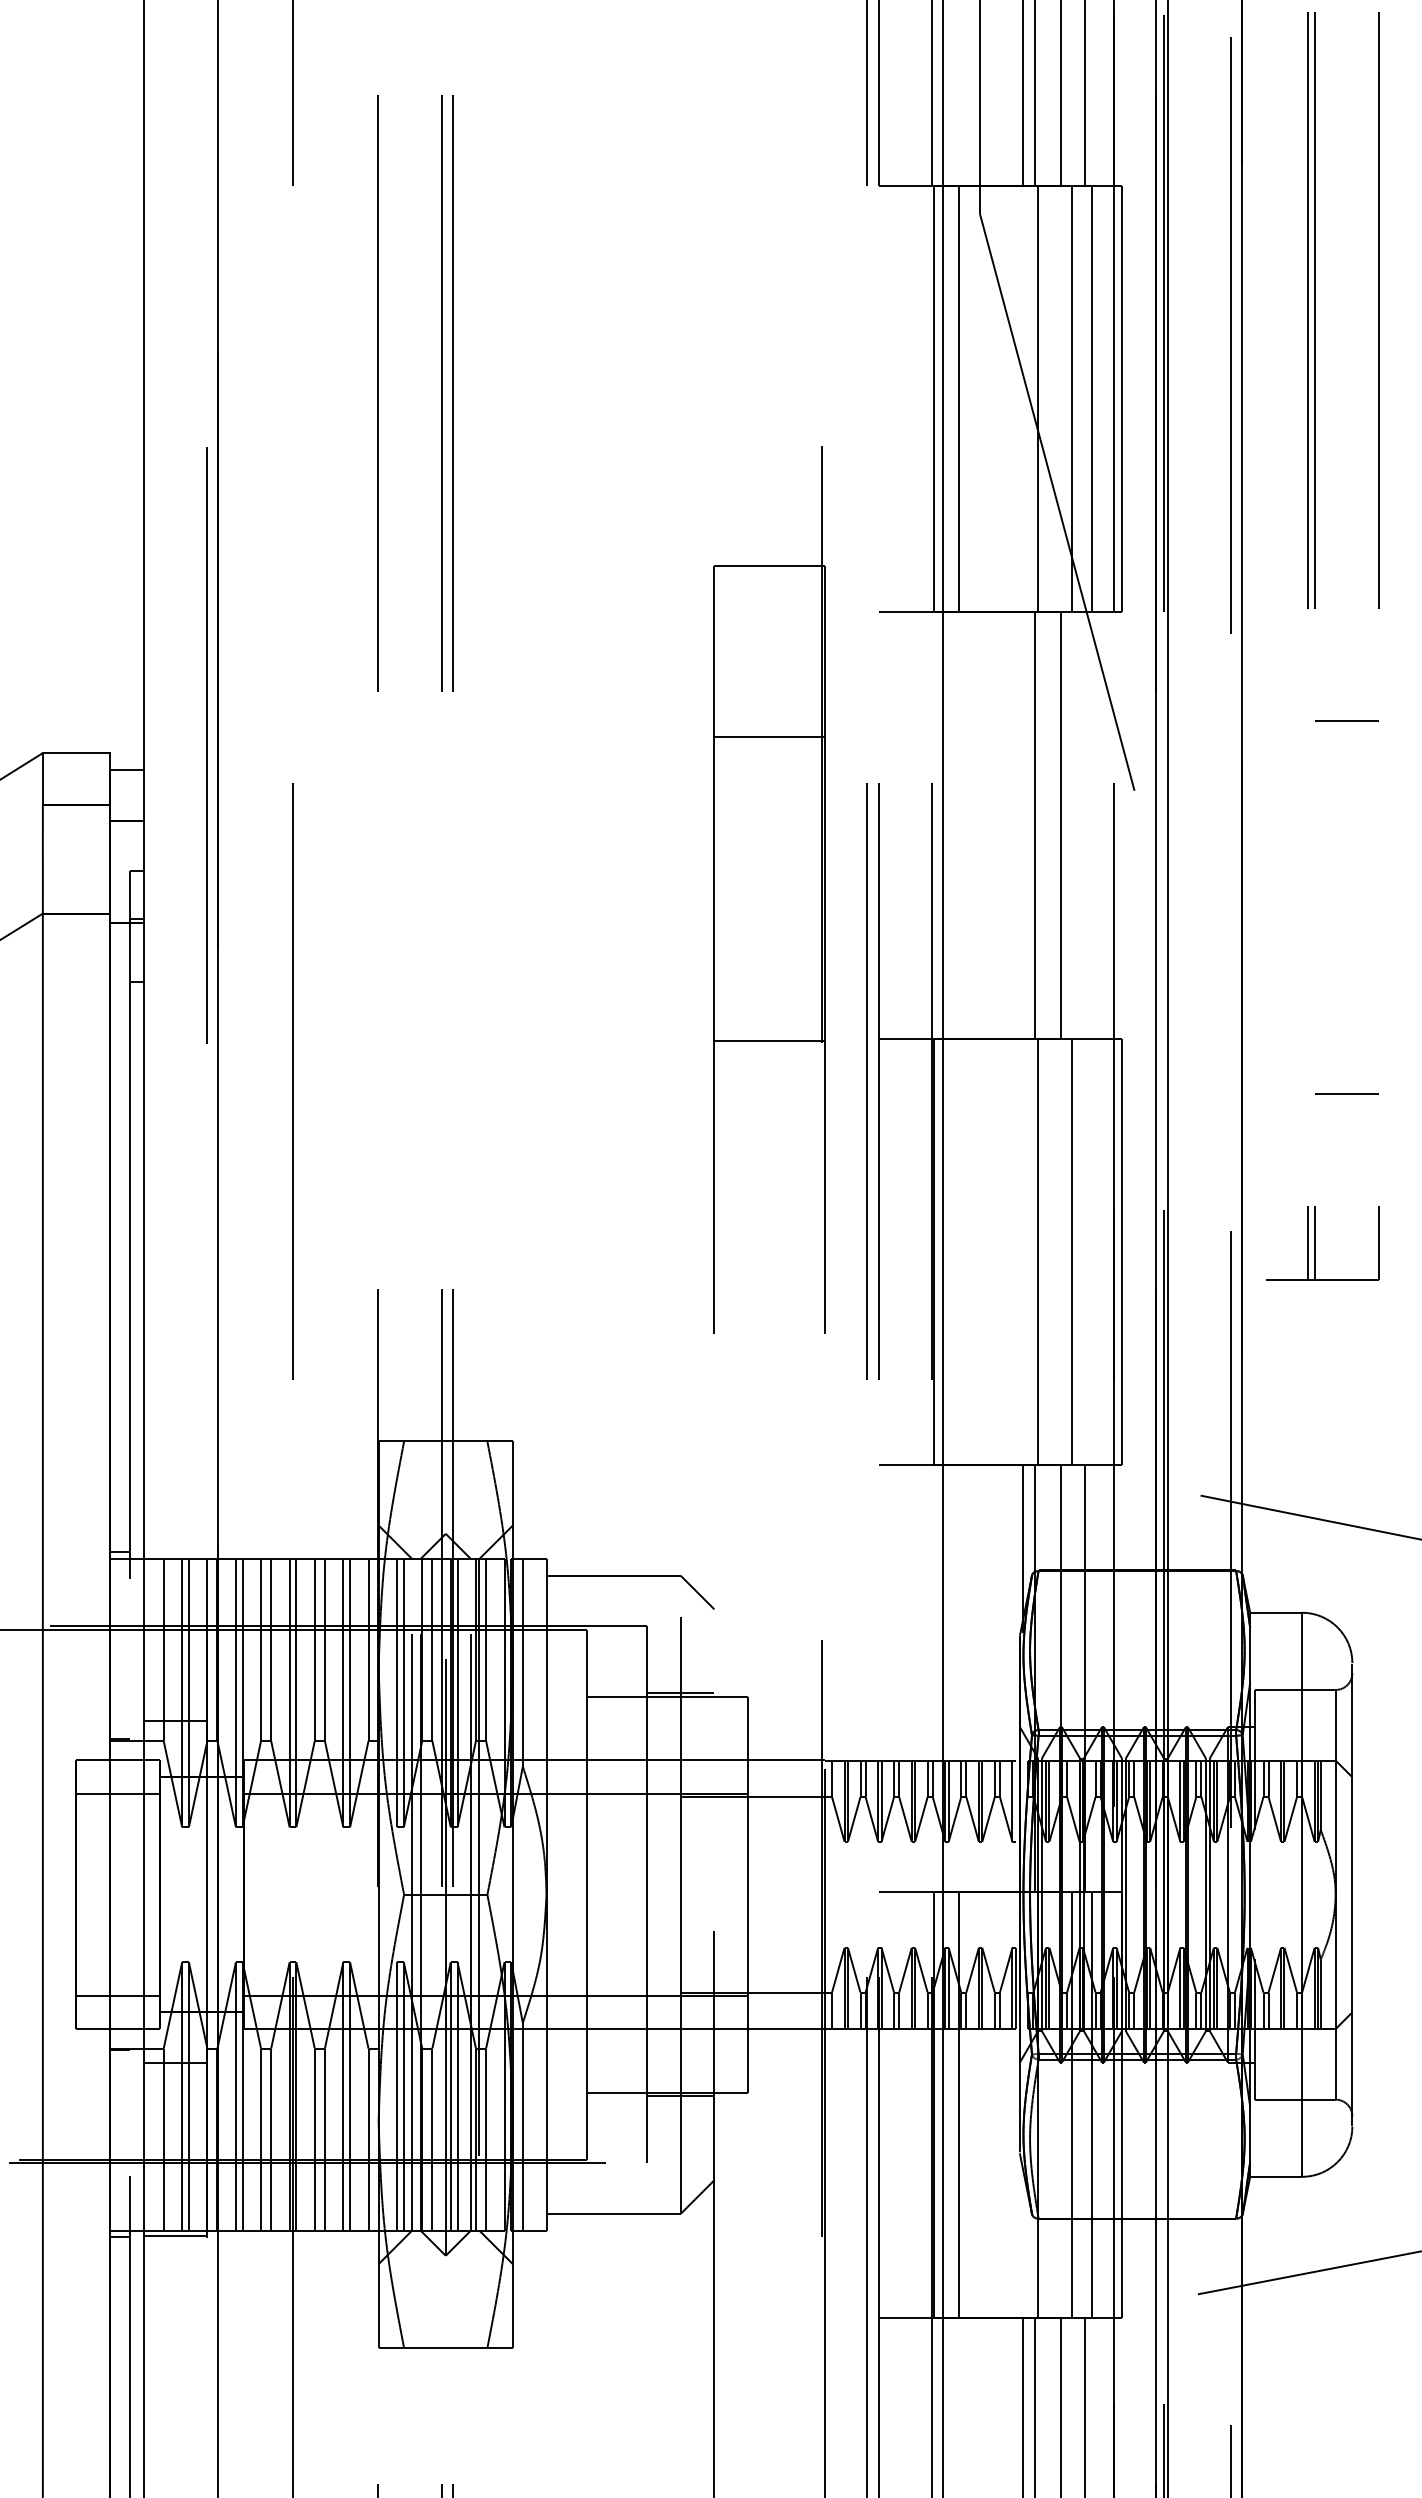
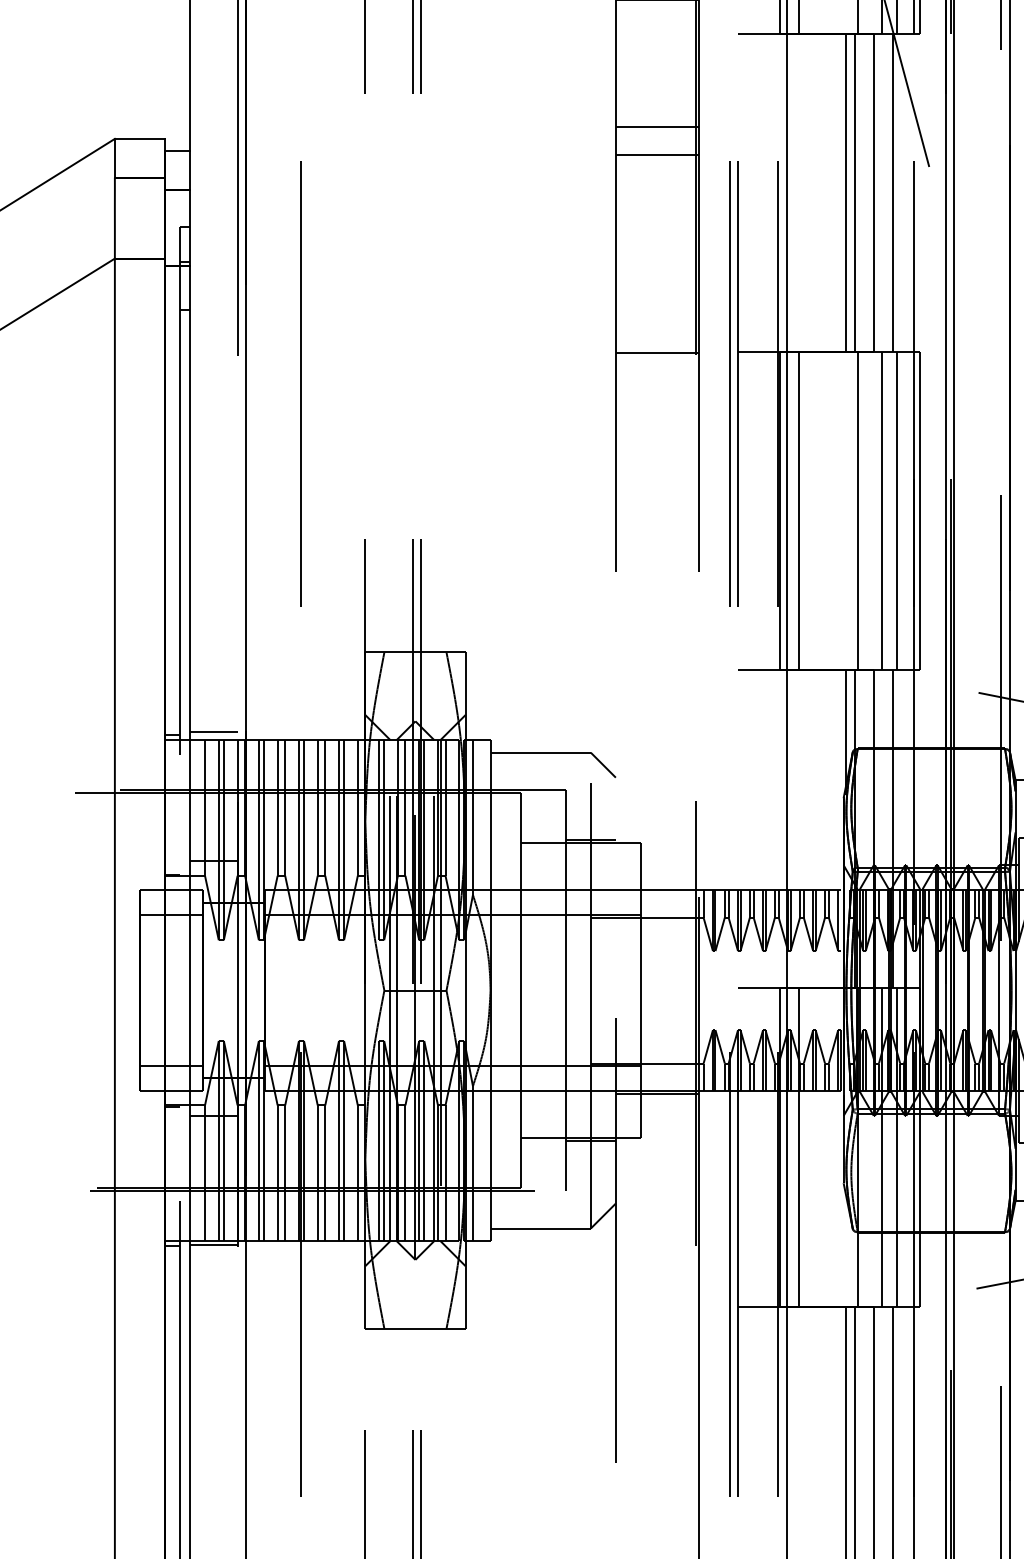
line: (769, 774) -> (656, 154), added
line: (1022, 825) -> (845, 192), added
line: (1085, 825) -> (892, 192), added
line: (959, 1251) -> (798, 510), added
line: (1091, 1251) -> (897, 510), added
line: (175, 1548) -> (213, 732), added
line: (769, 2033) -> (656, 1094), added

